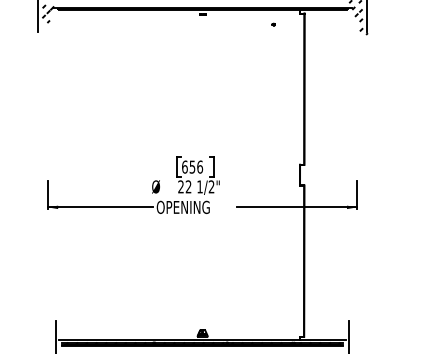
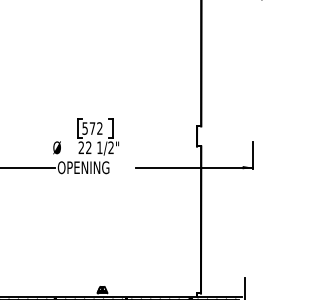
text: (192, 166) -> (92, 127), 656 -> 572

